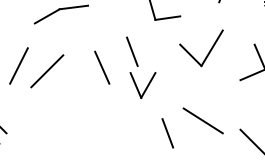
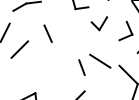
part: (201, 47) -> (99, 23), size x0.7
part: (141, 67) -> (68, 33), removed
line: (46, 71) -> (19, 49), moved

